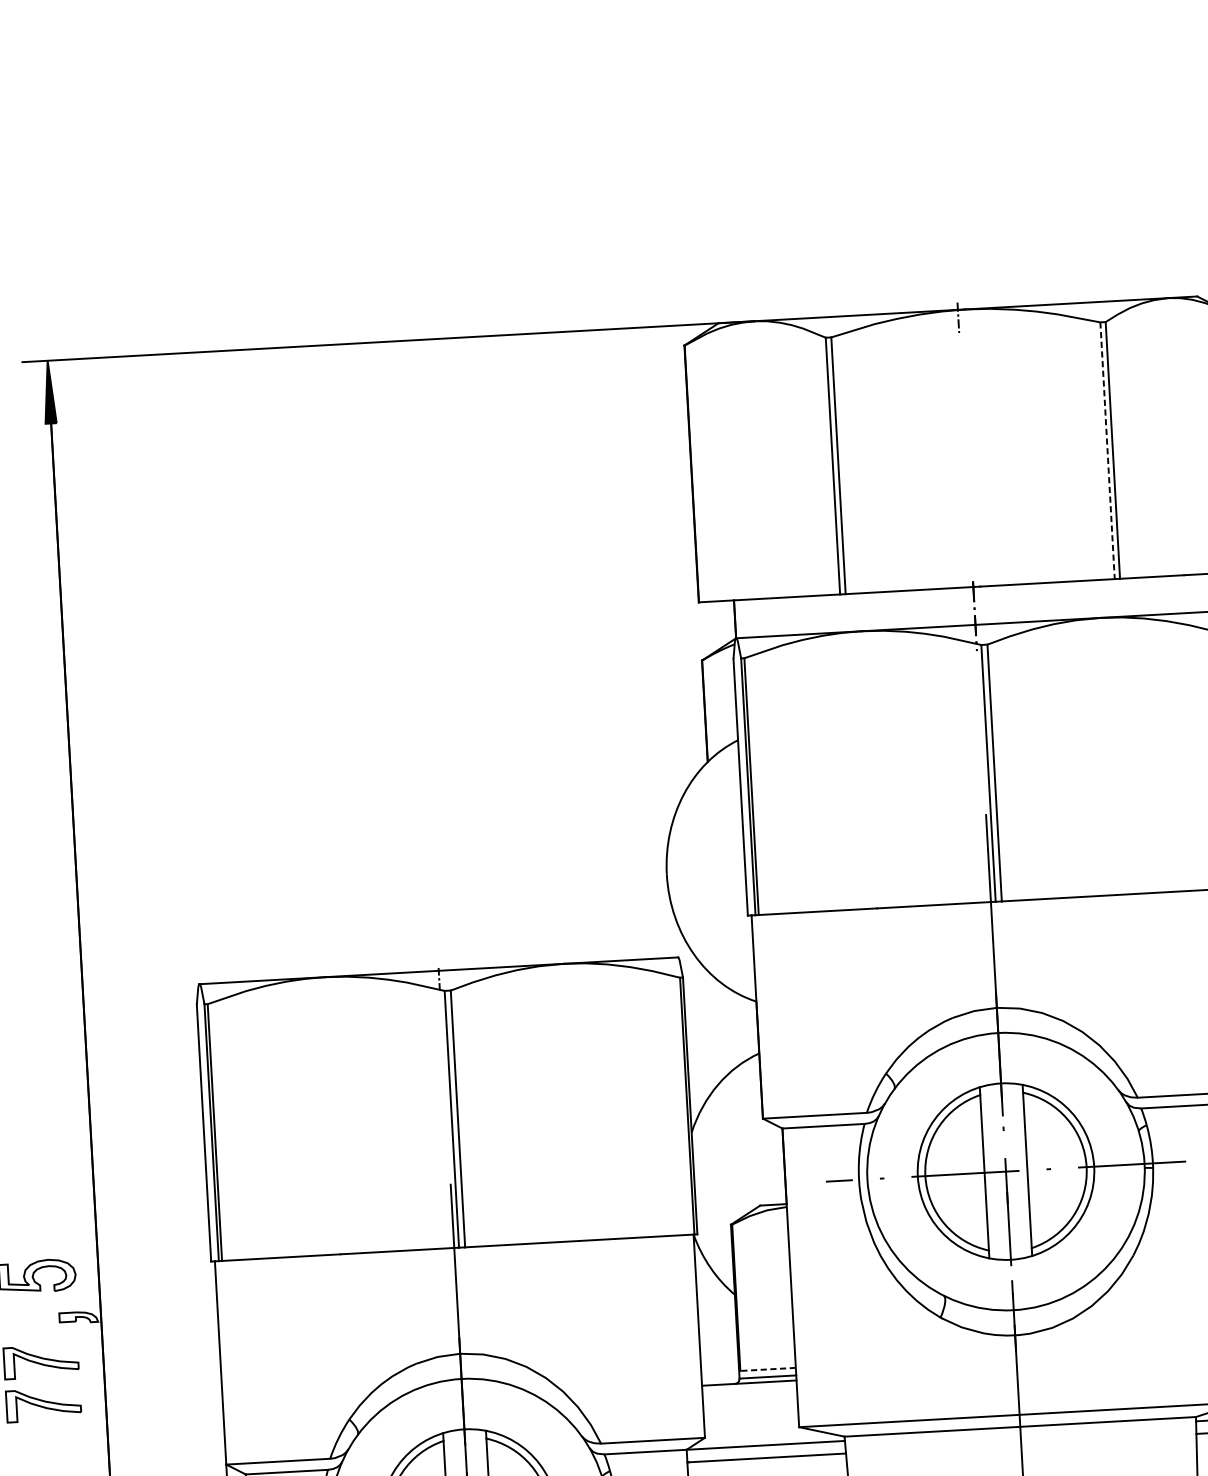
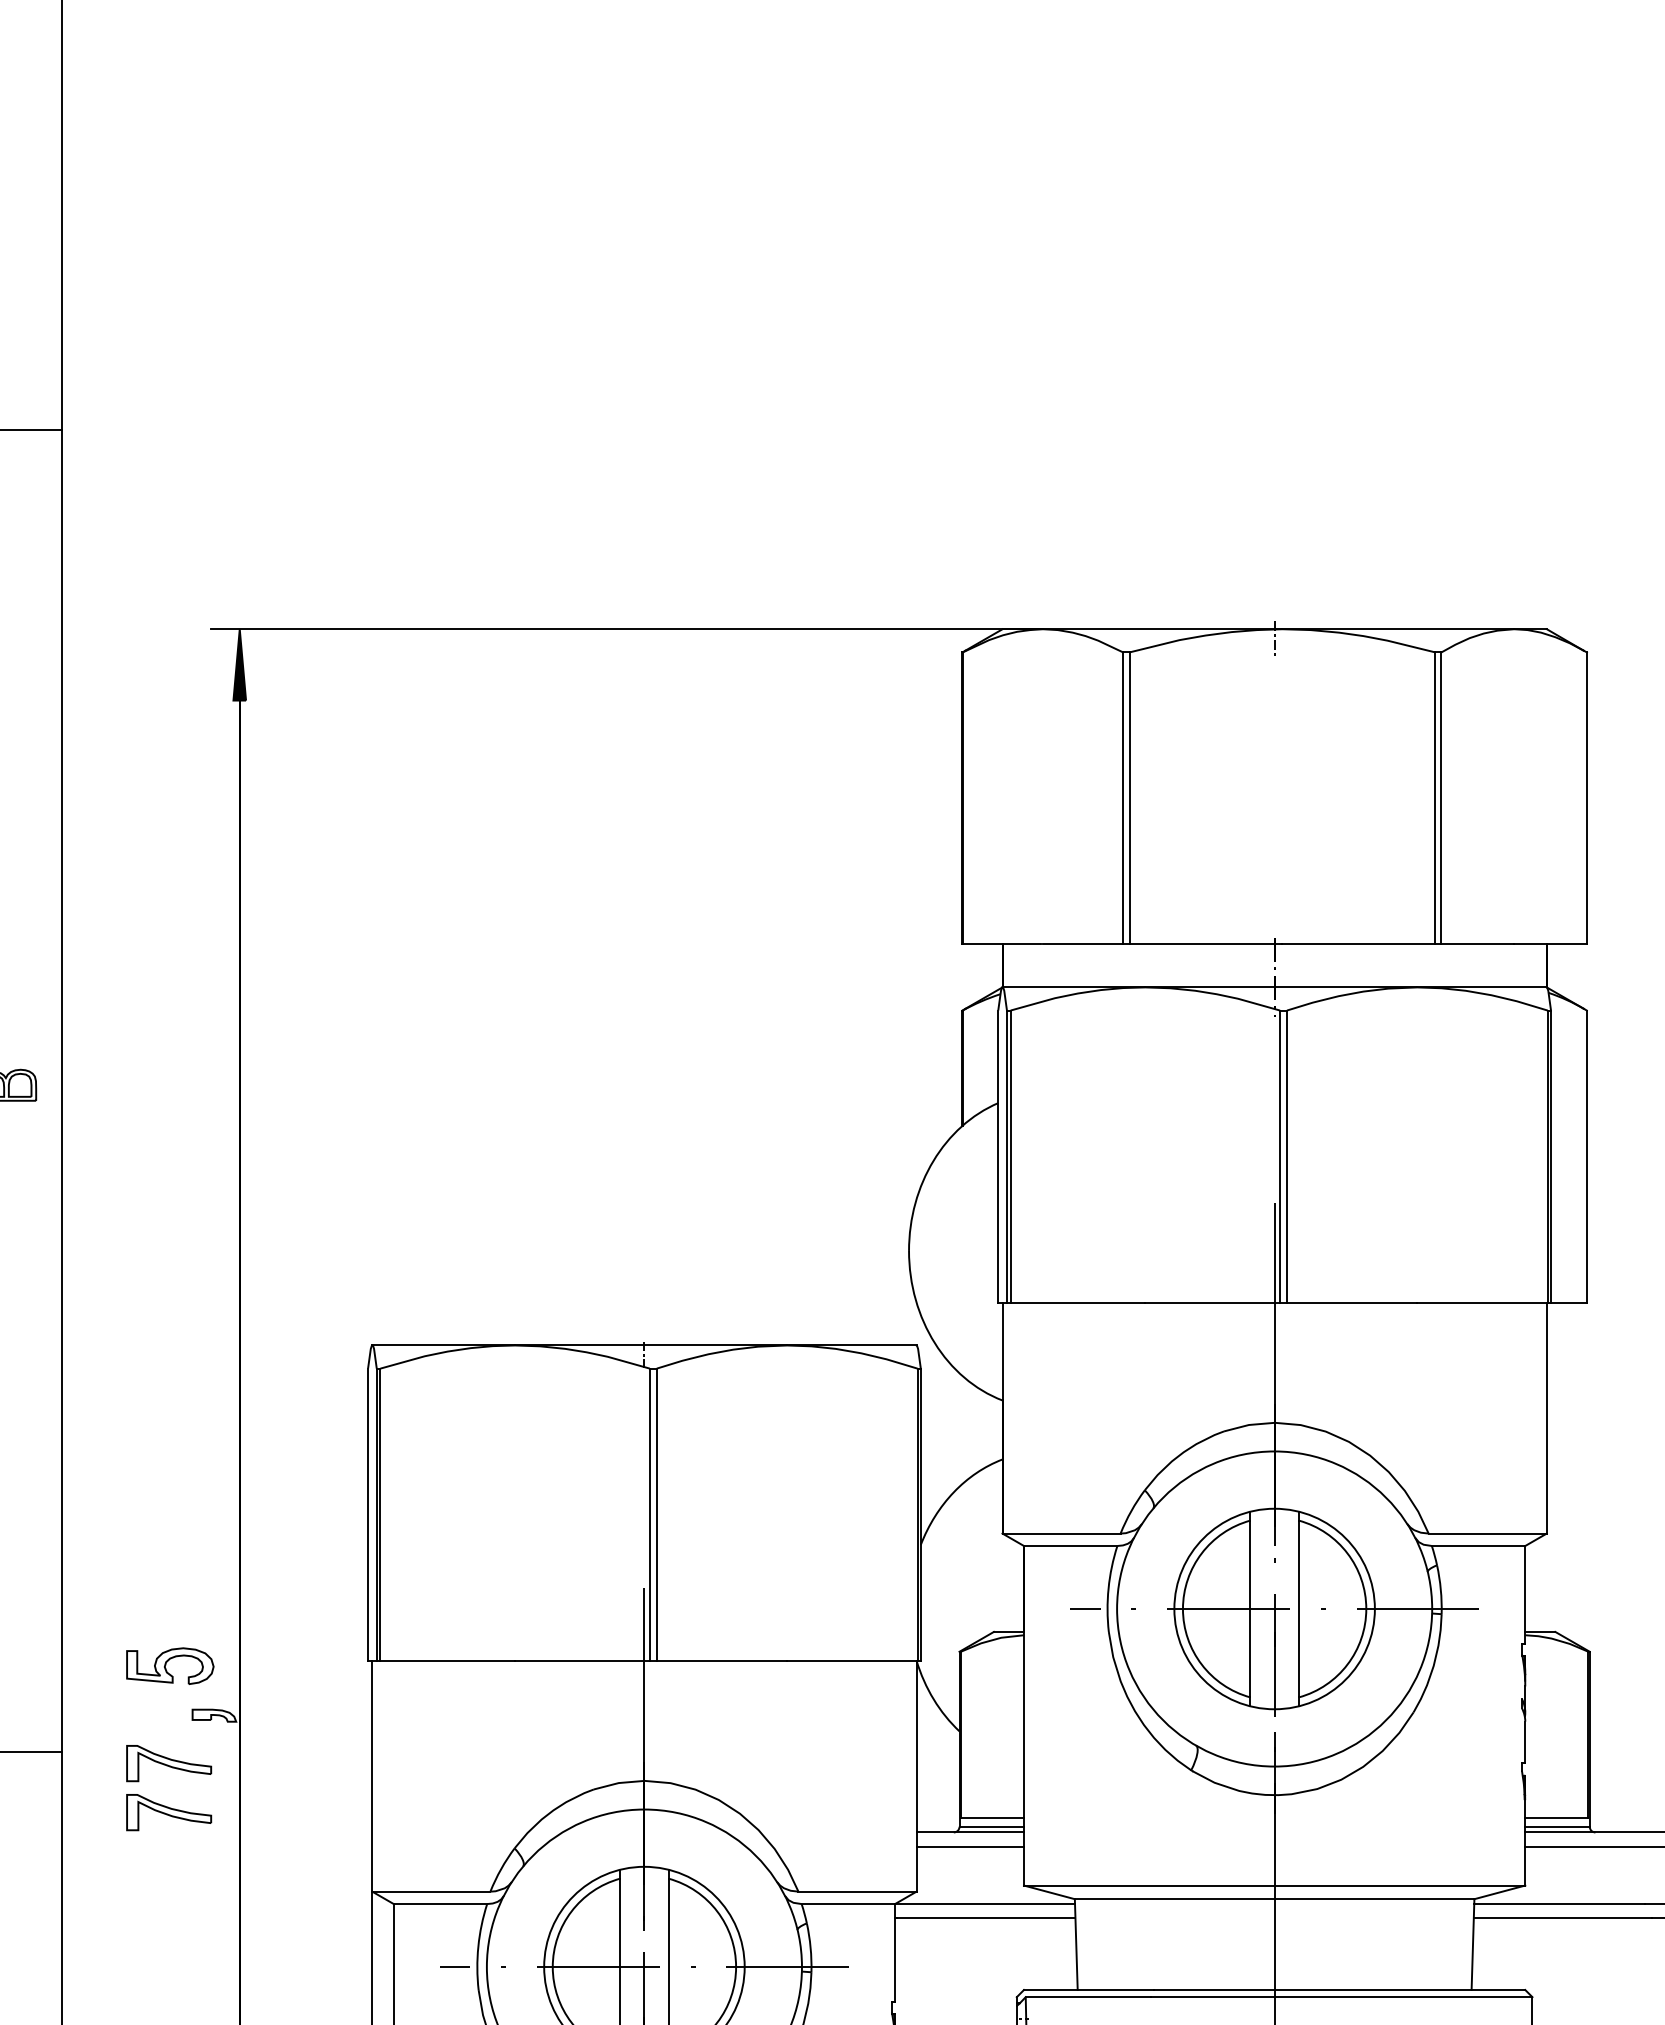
line: (1107, 450) -> (1435, 798), dashed -> solid
line: (768, 1369) -> (992, 1818), dashed -> solid
line: (749, 1395) -> (969, 1846), added

